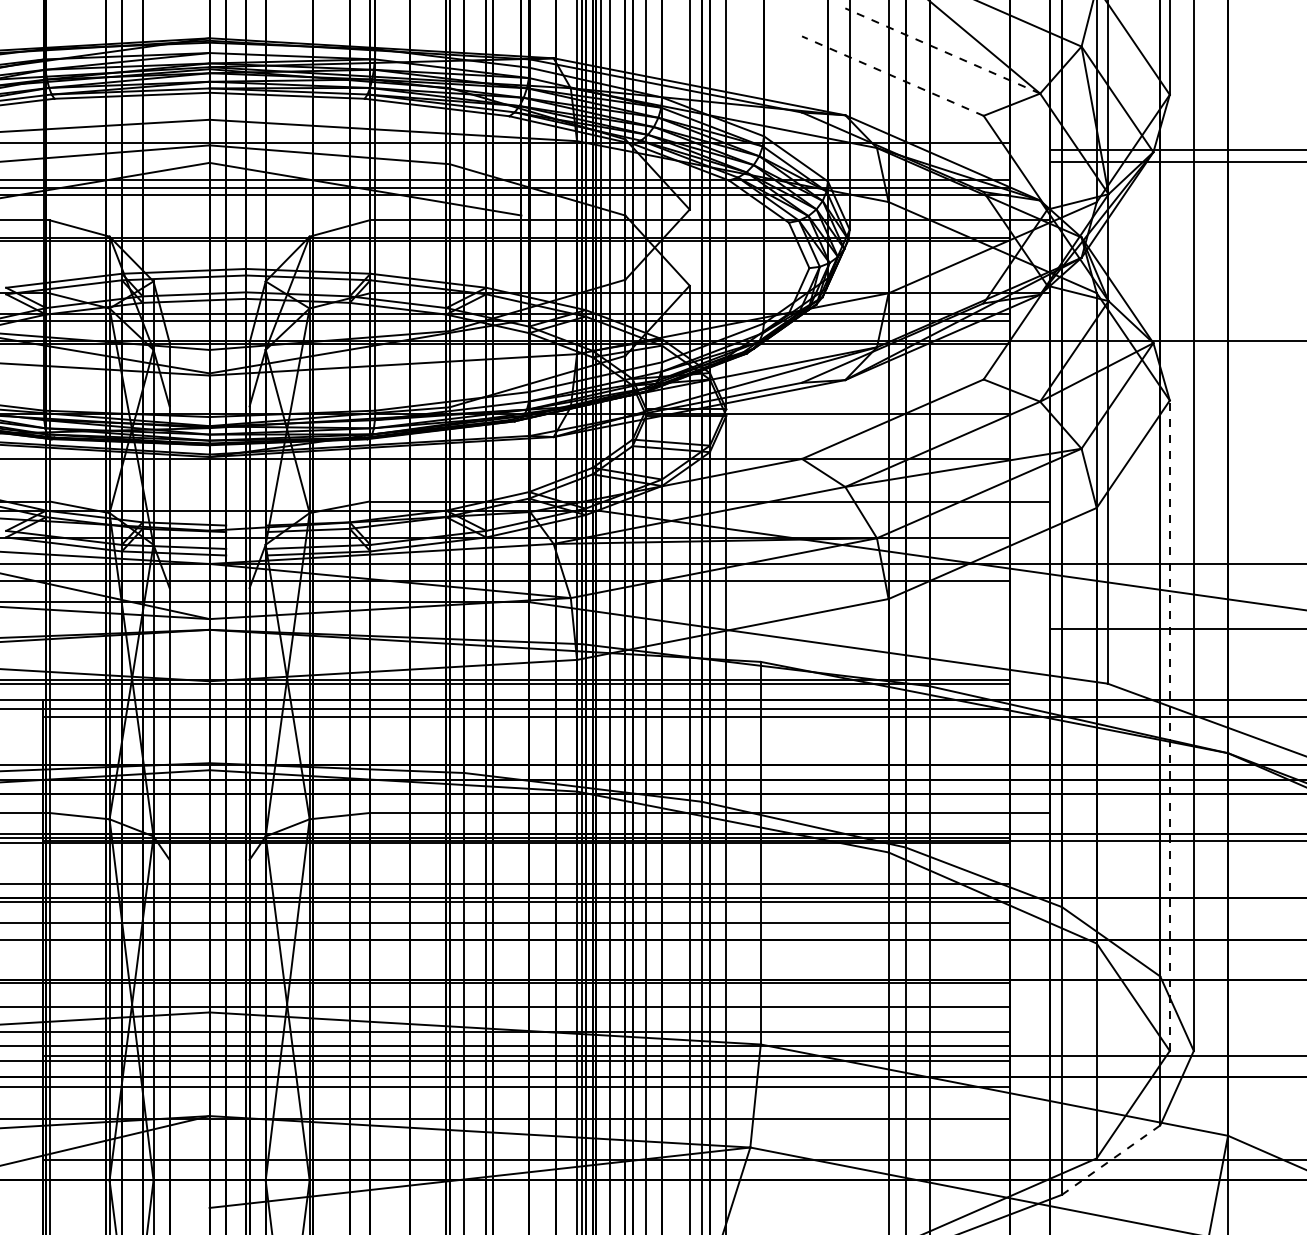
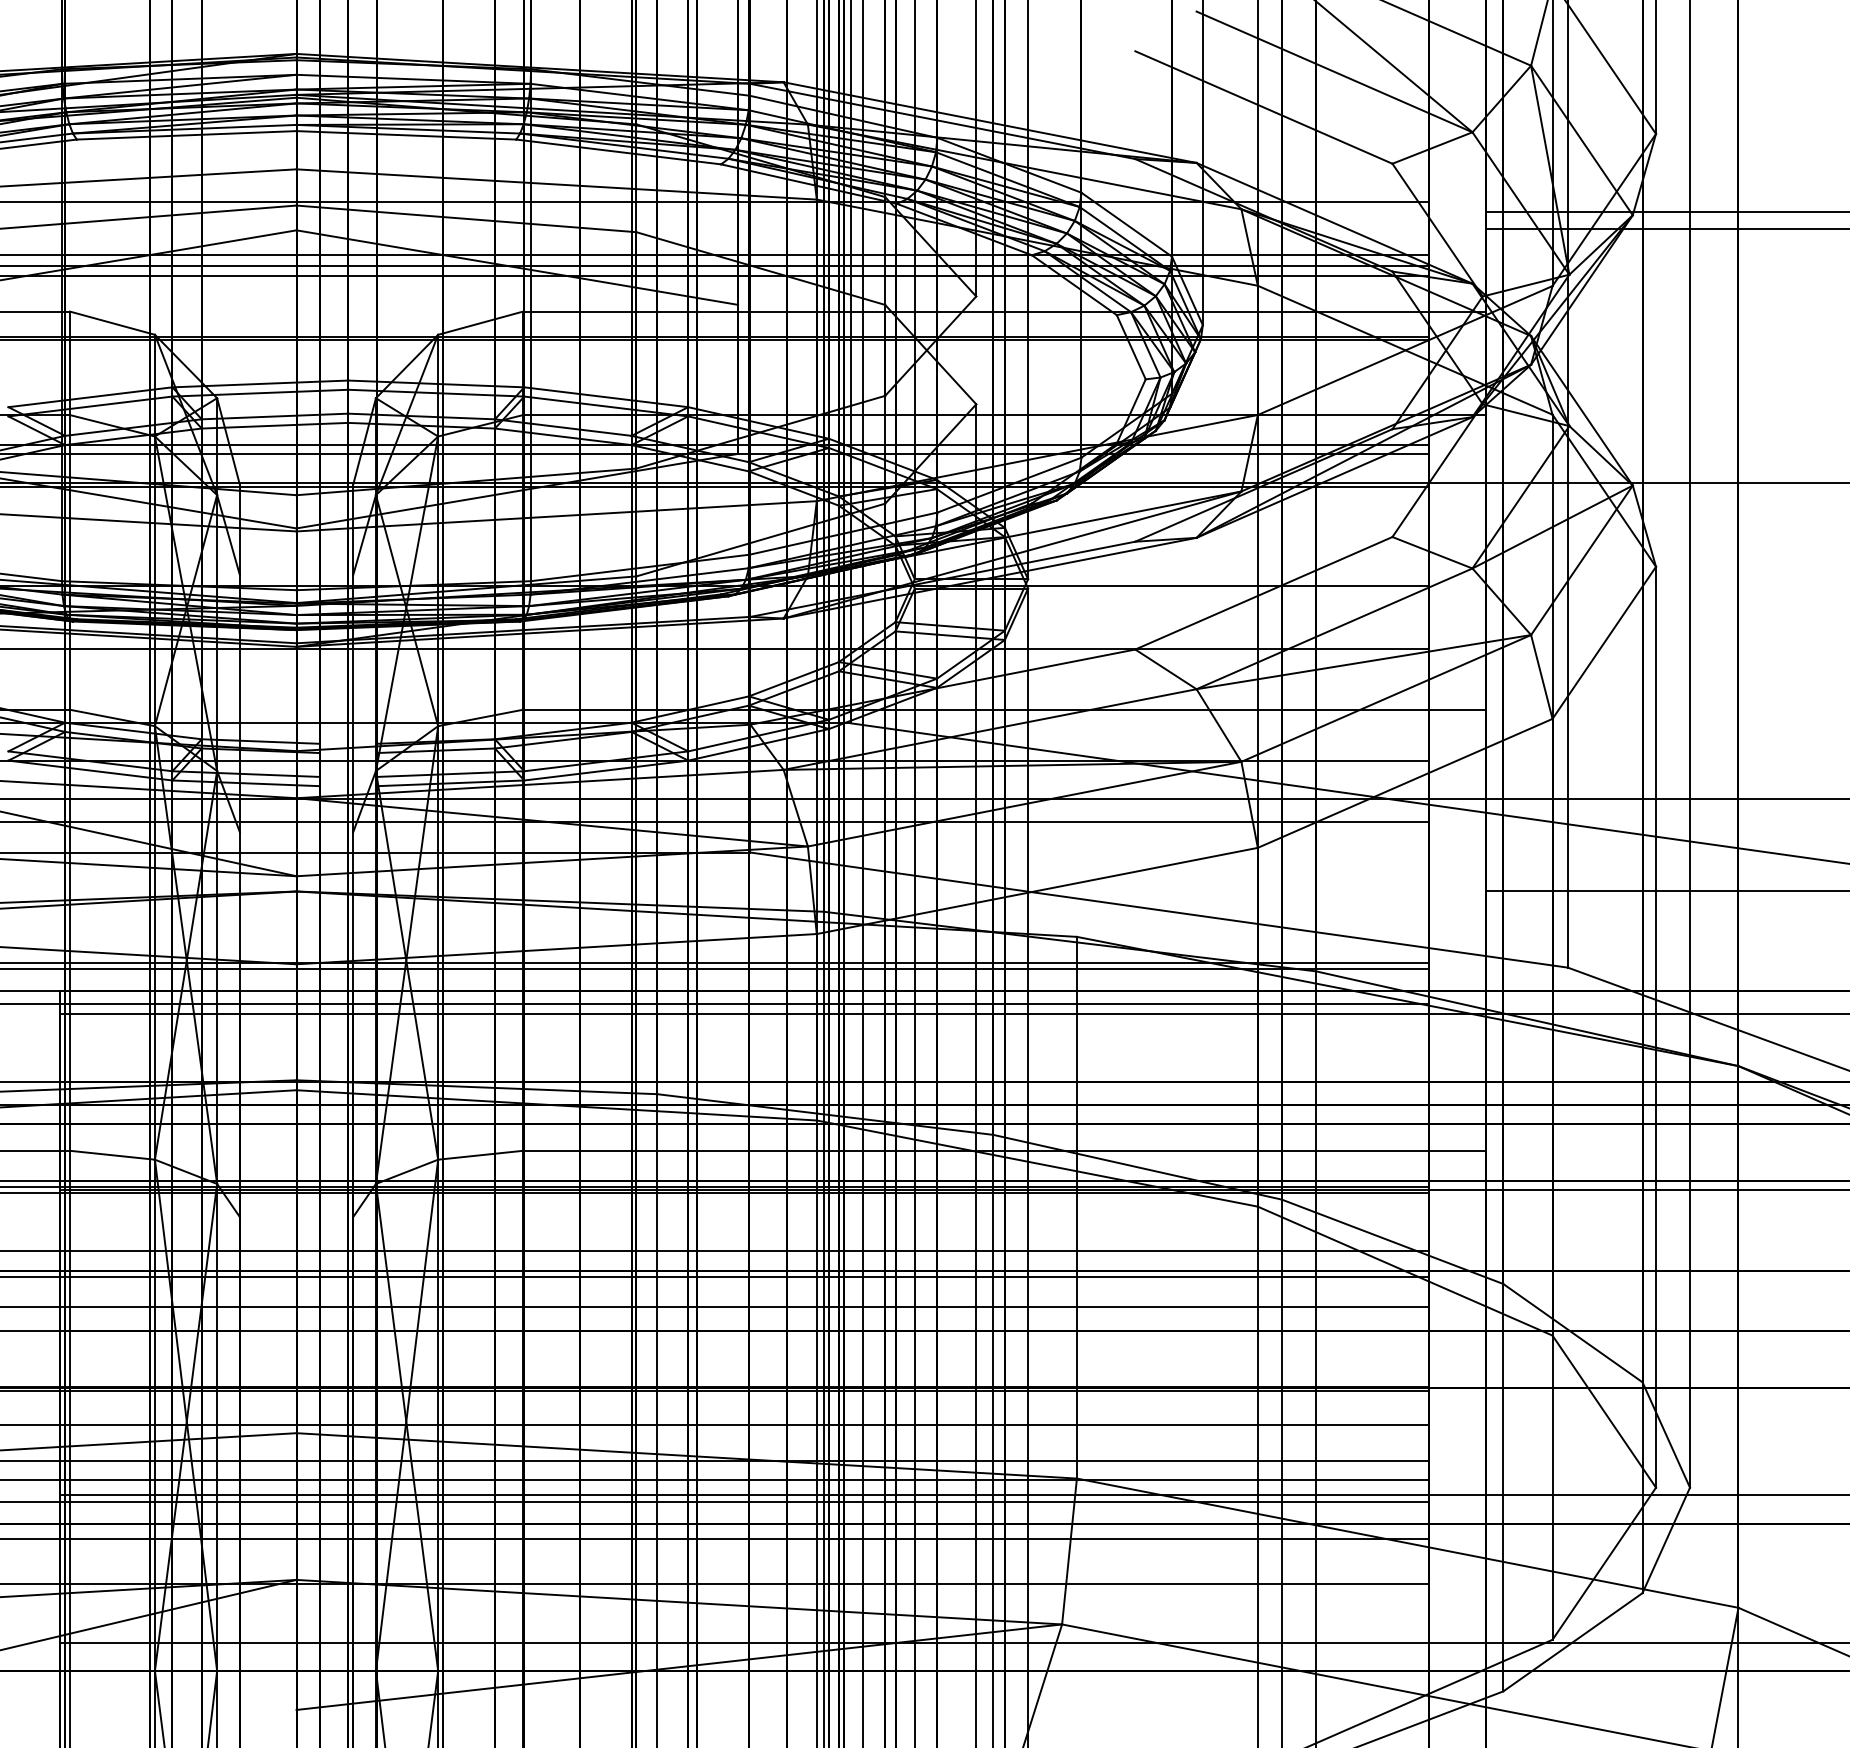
line: (942, 50) -> (1334, 71), dashed -> solid
line: (892, 76) -> (1263, 107), dashed -> solid
line: (1170, 725) -> (1656, 1026), dashed -> solid
line: (1111, 1159) -> (1573, 1641), dashed -> solid

